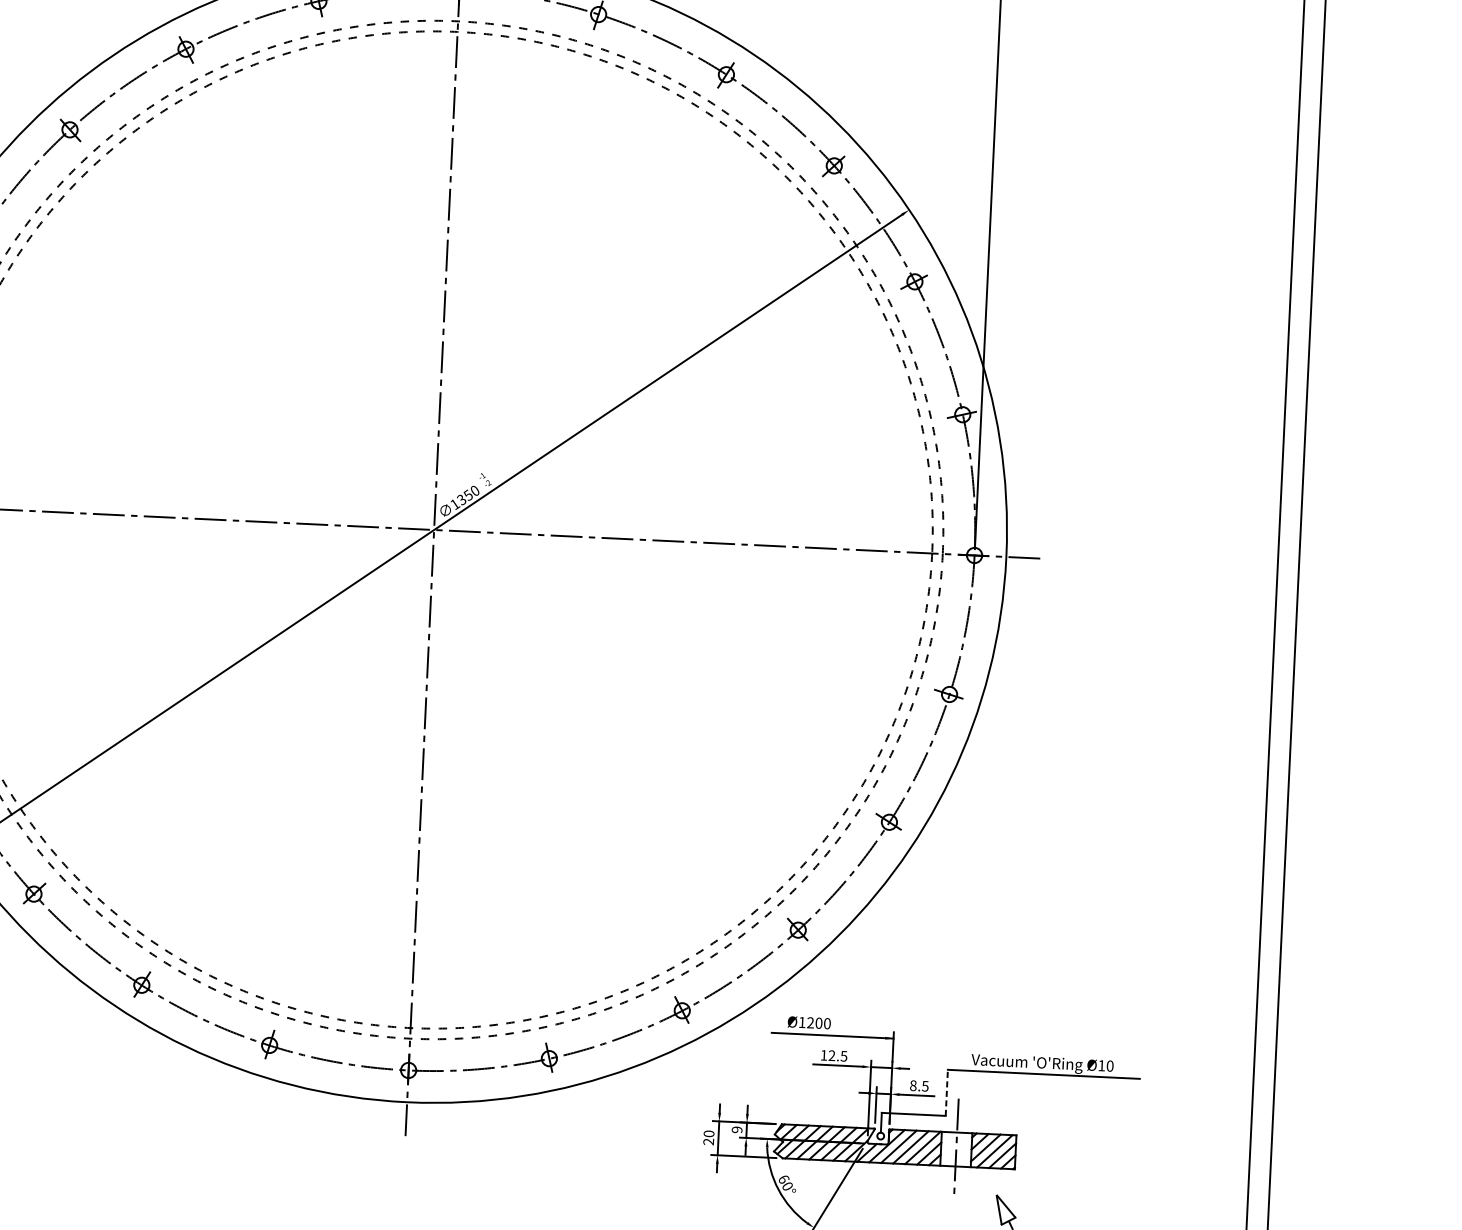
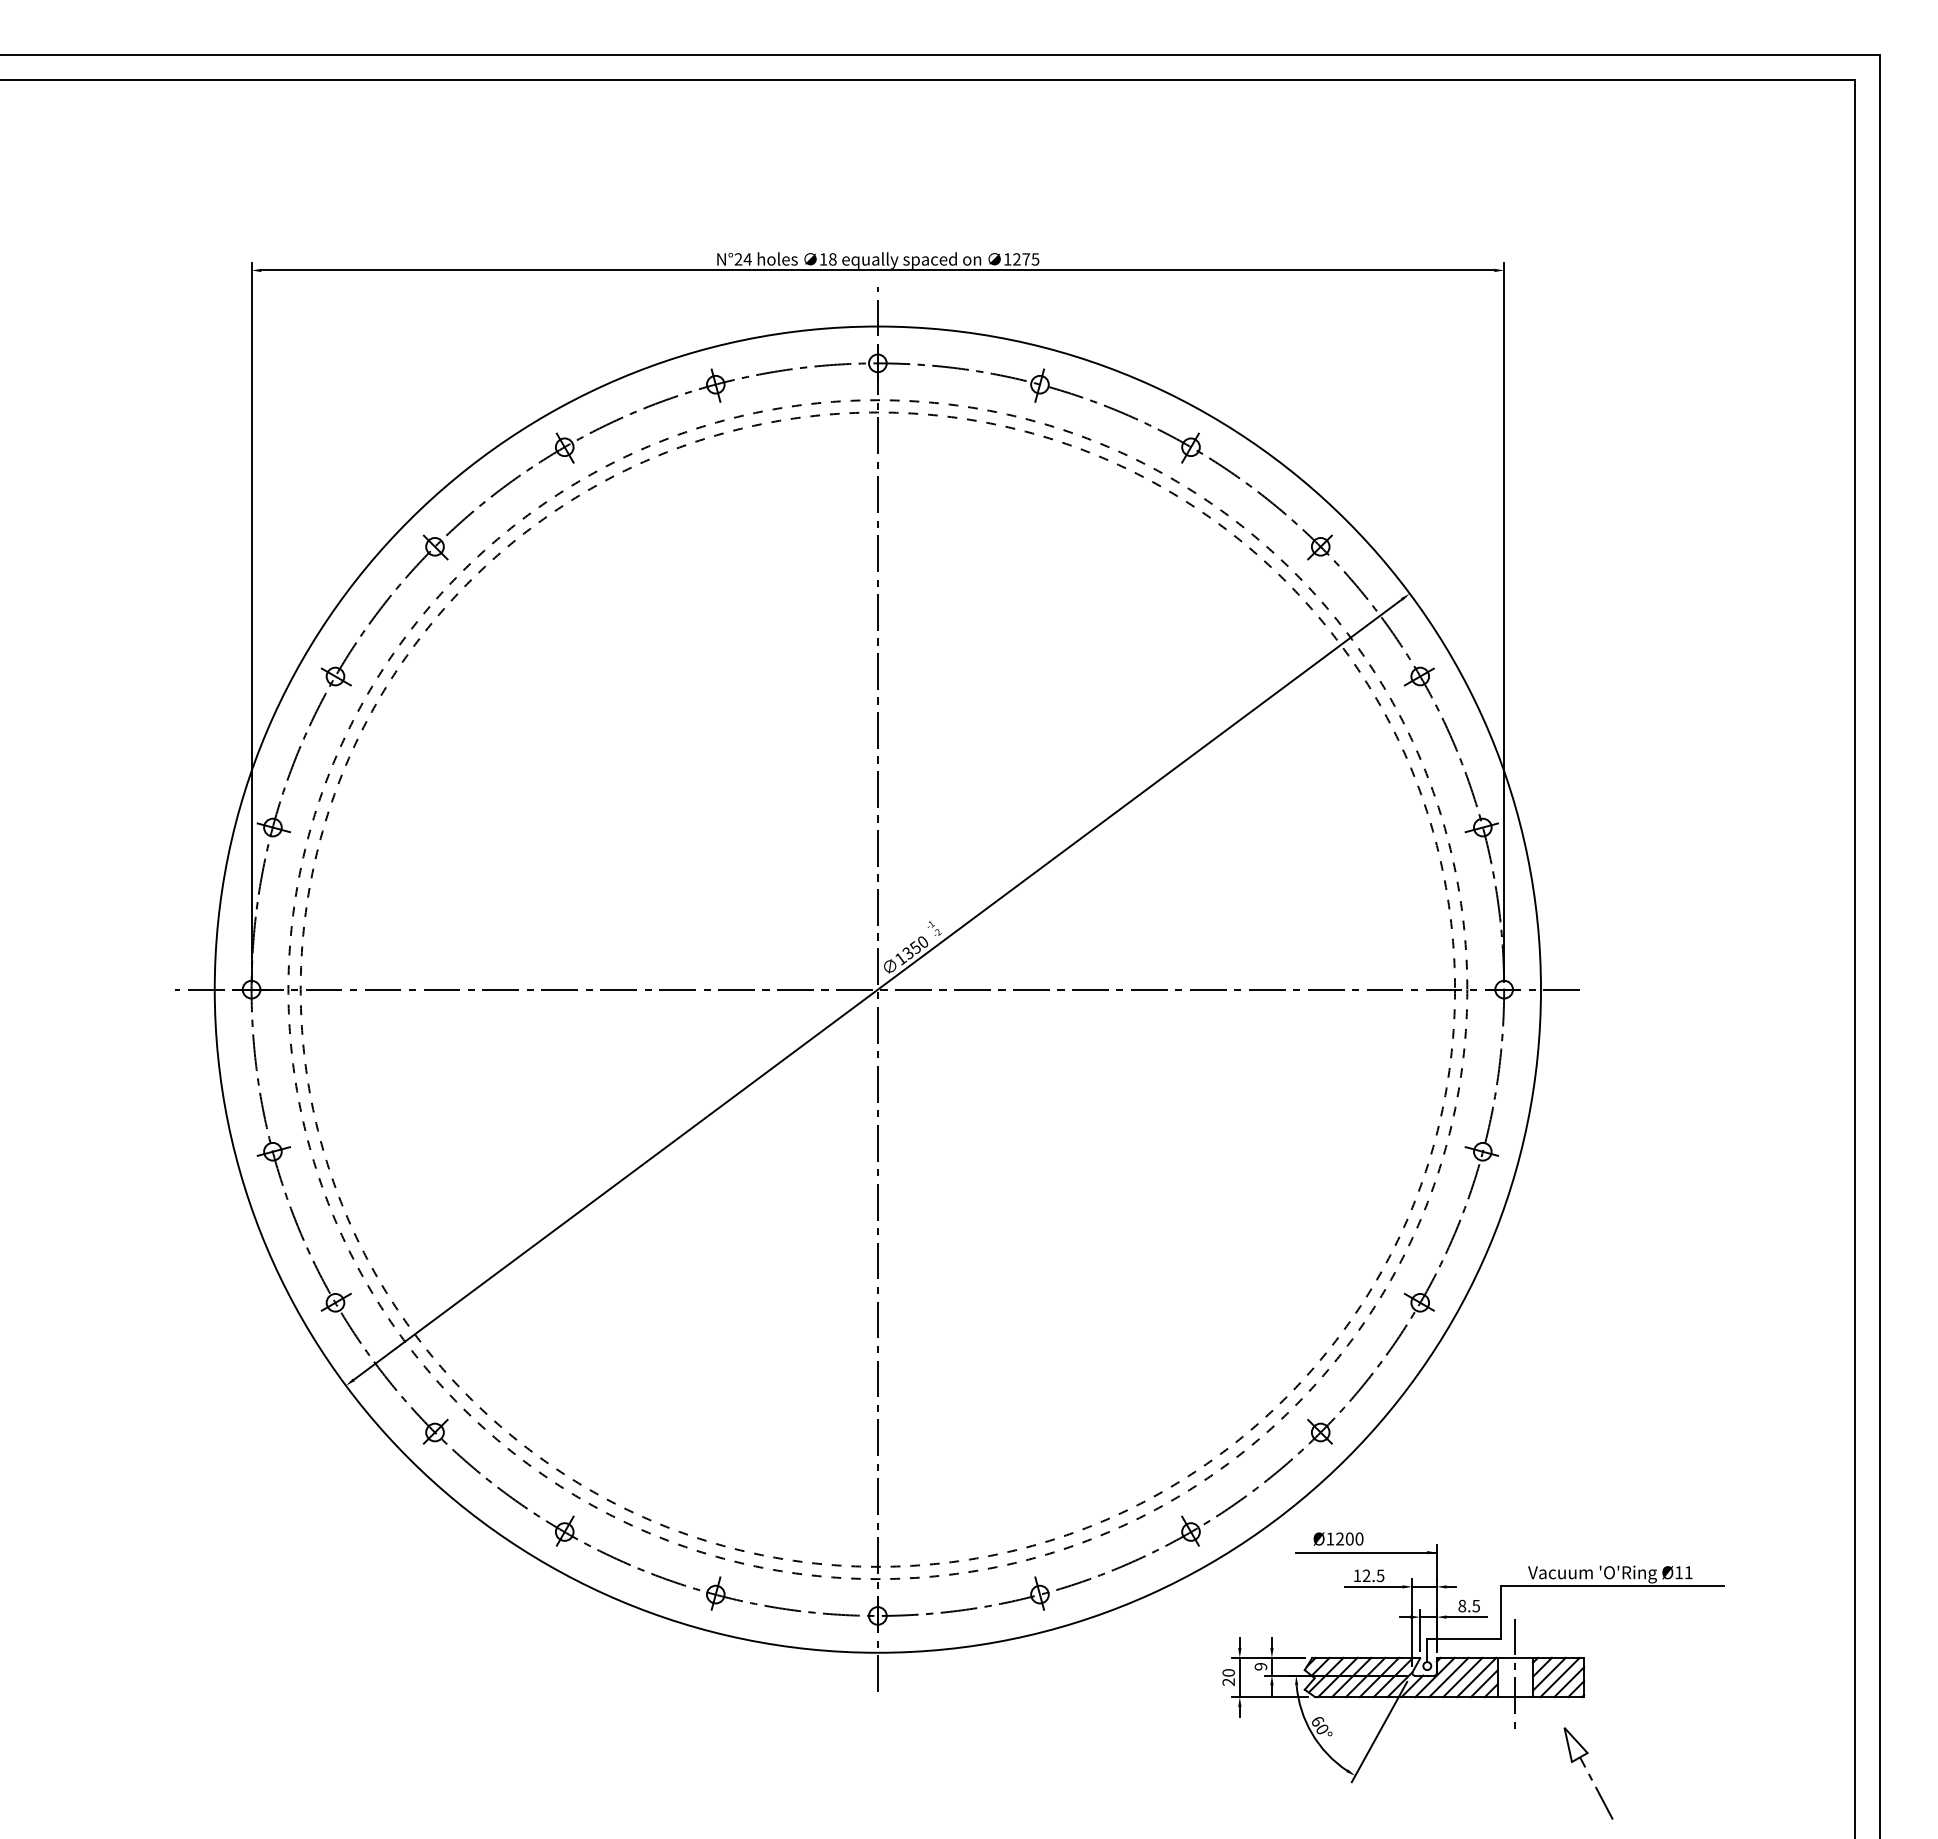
text: (1109, 1065) -> (1688, 1572), Ø10 -> Ø11
line: (946, 1092) -> (1501, 1612), dashed -> solid

